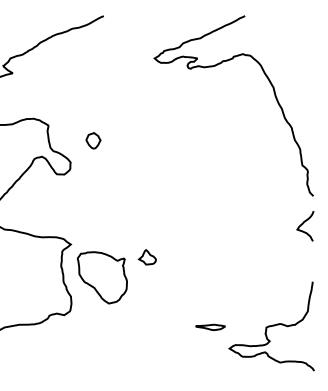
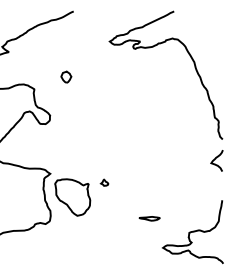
part: (93, 139) -> (66, 76), moved
part: (147, 256) -> (104, 182), size x0.6
part: (210, 327) -> (149, 218), moved

